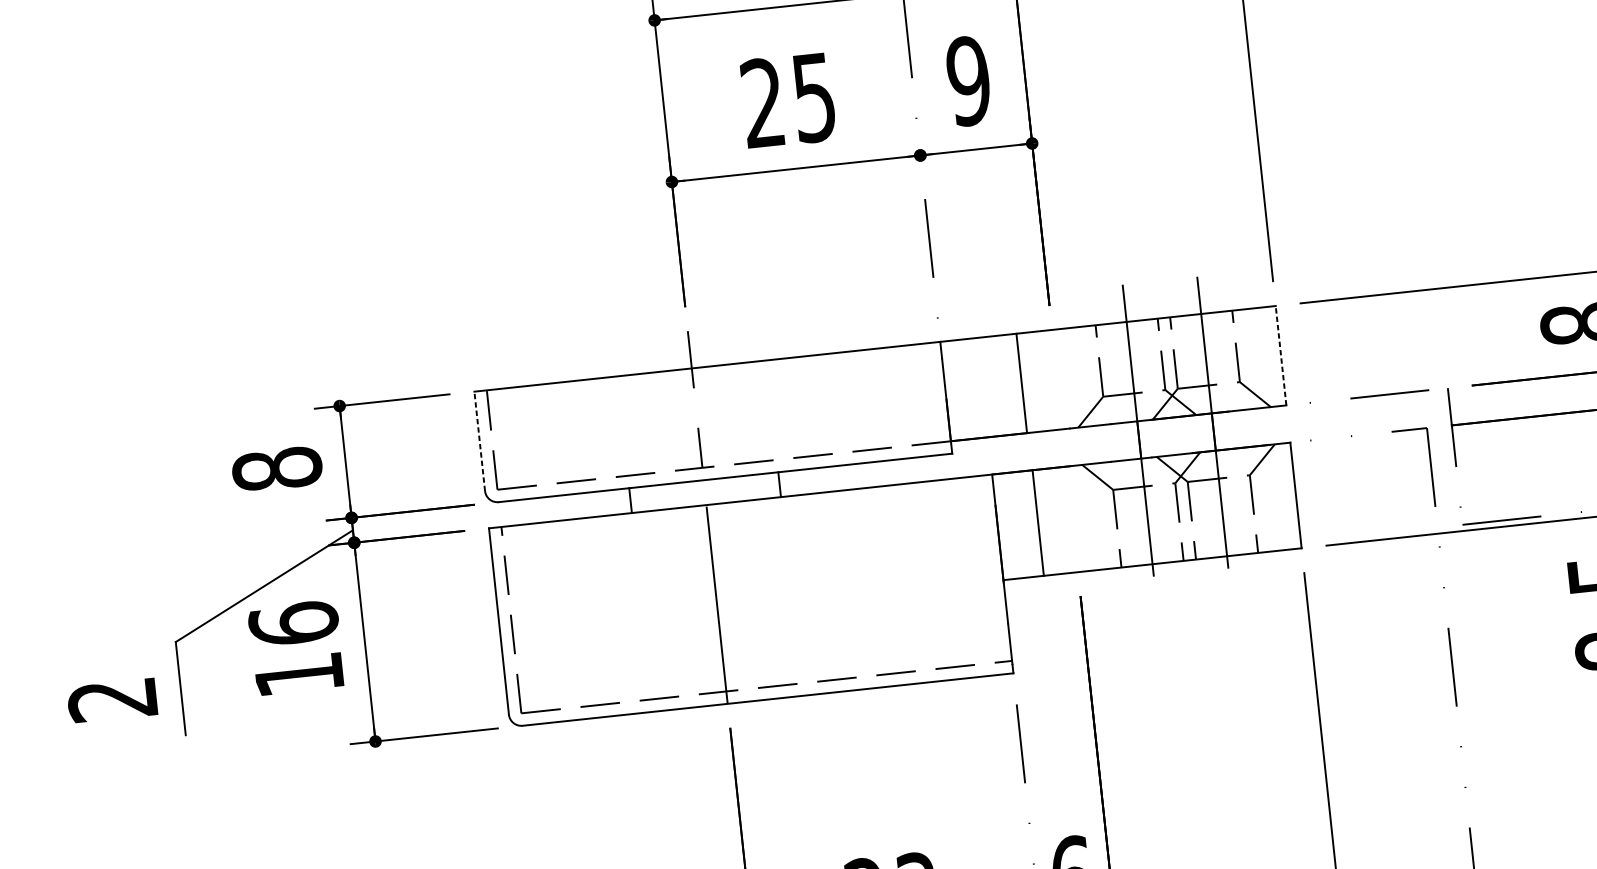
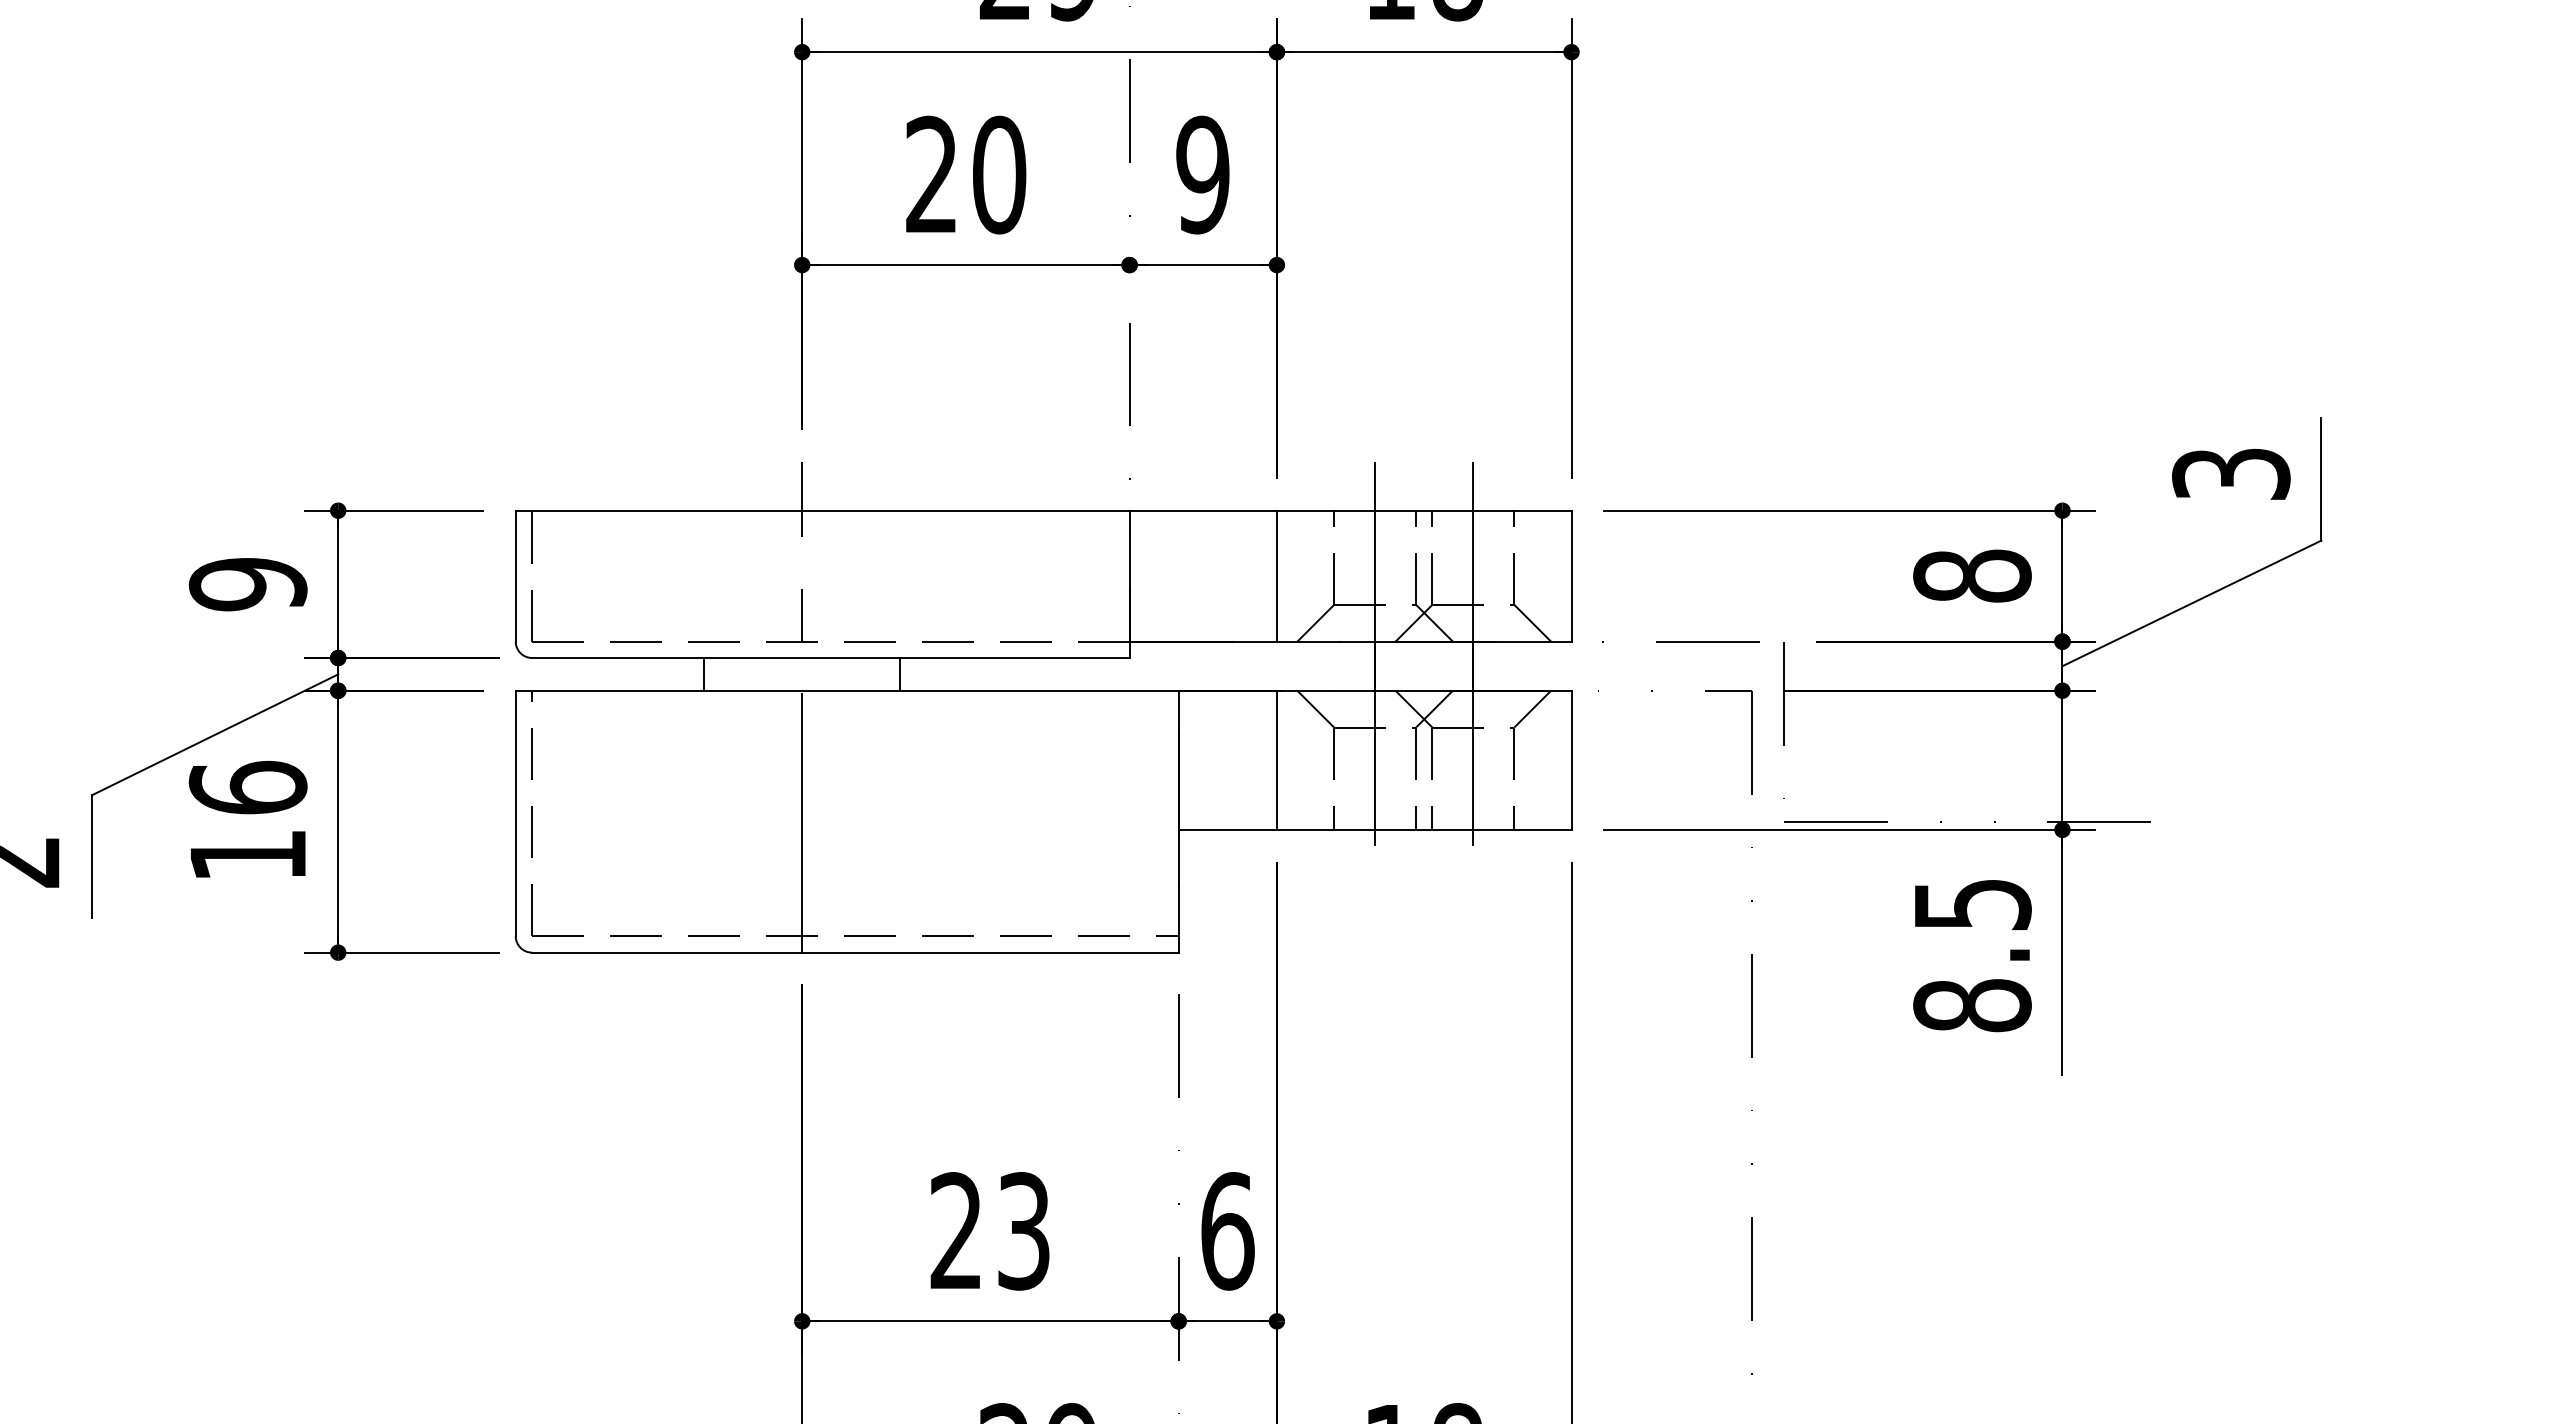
text: (814, 97) -> (999, 174), 25 -> 20
line: (1280, 355) -> (1571, 575), dashed -> solid
line: (1021, 382) -> (1276, 575), moved
line: (479, 440) -> (515, 575), dashed -> solid
text: (277, 469) -> (248, 584), 8 -> 9
line: (1037, 522) -> (1276, 759), moved

